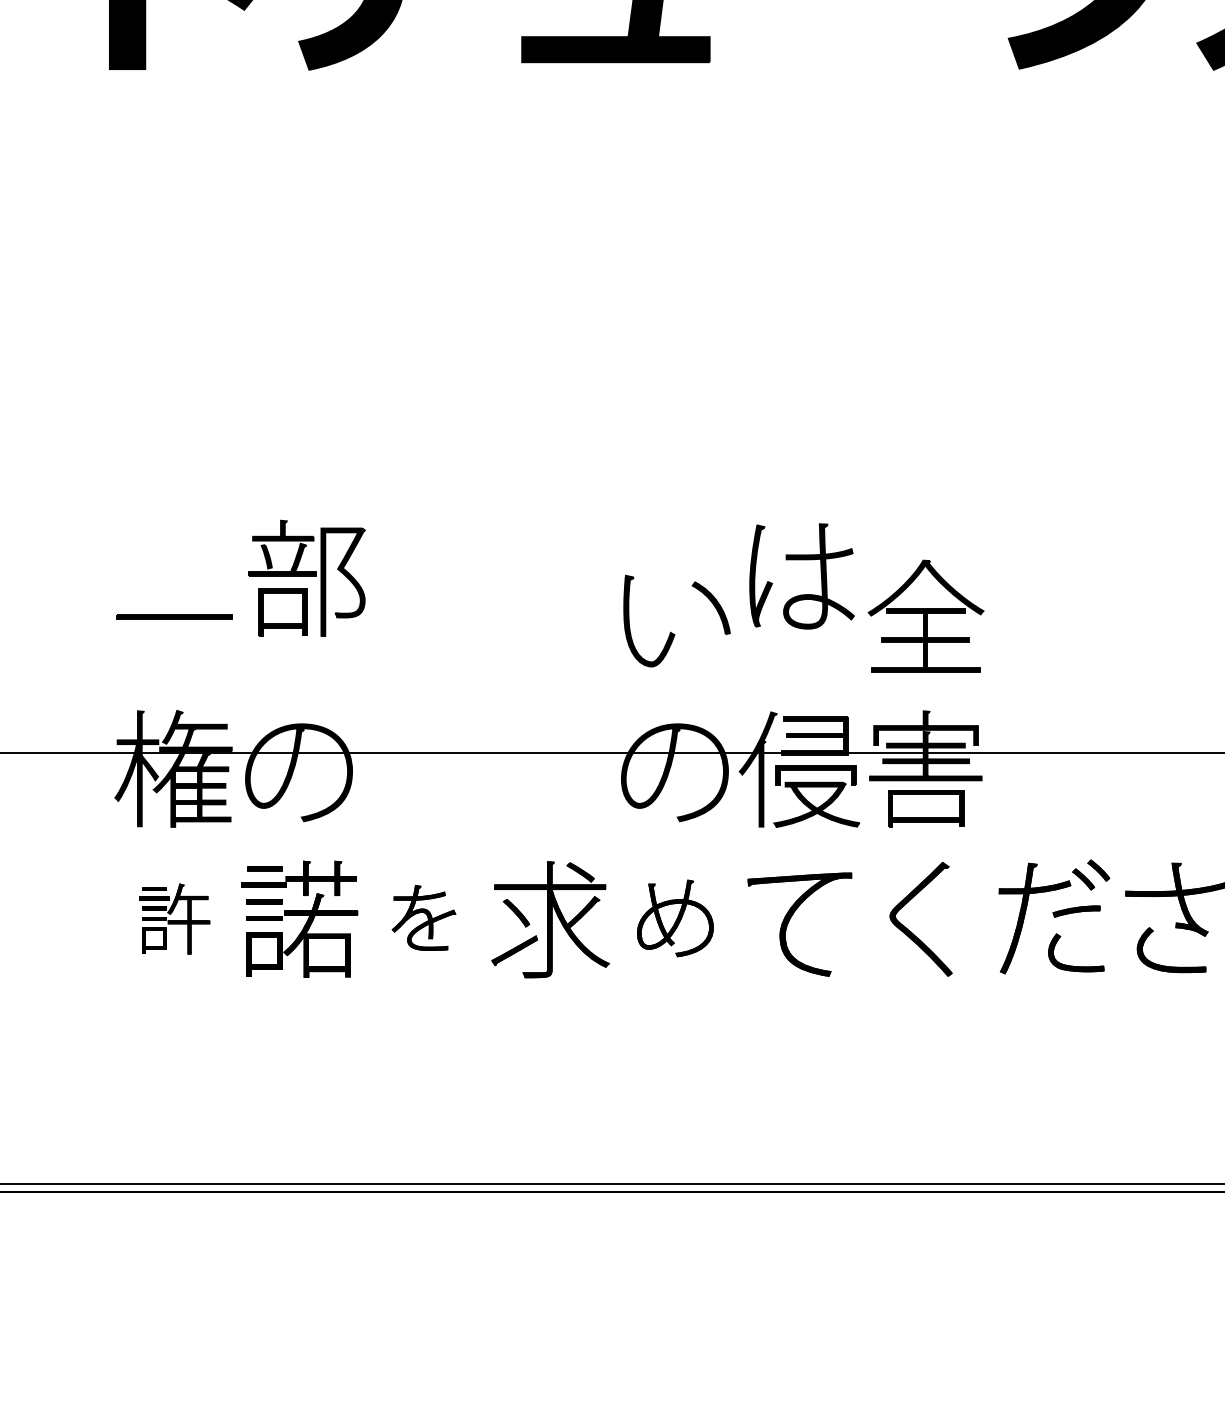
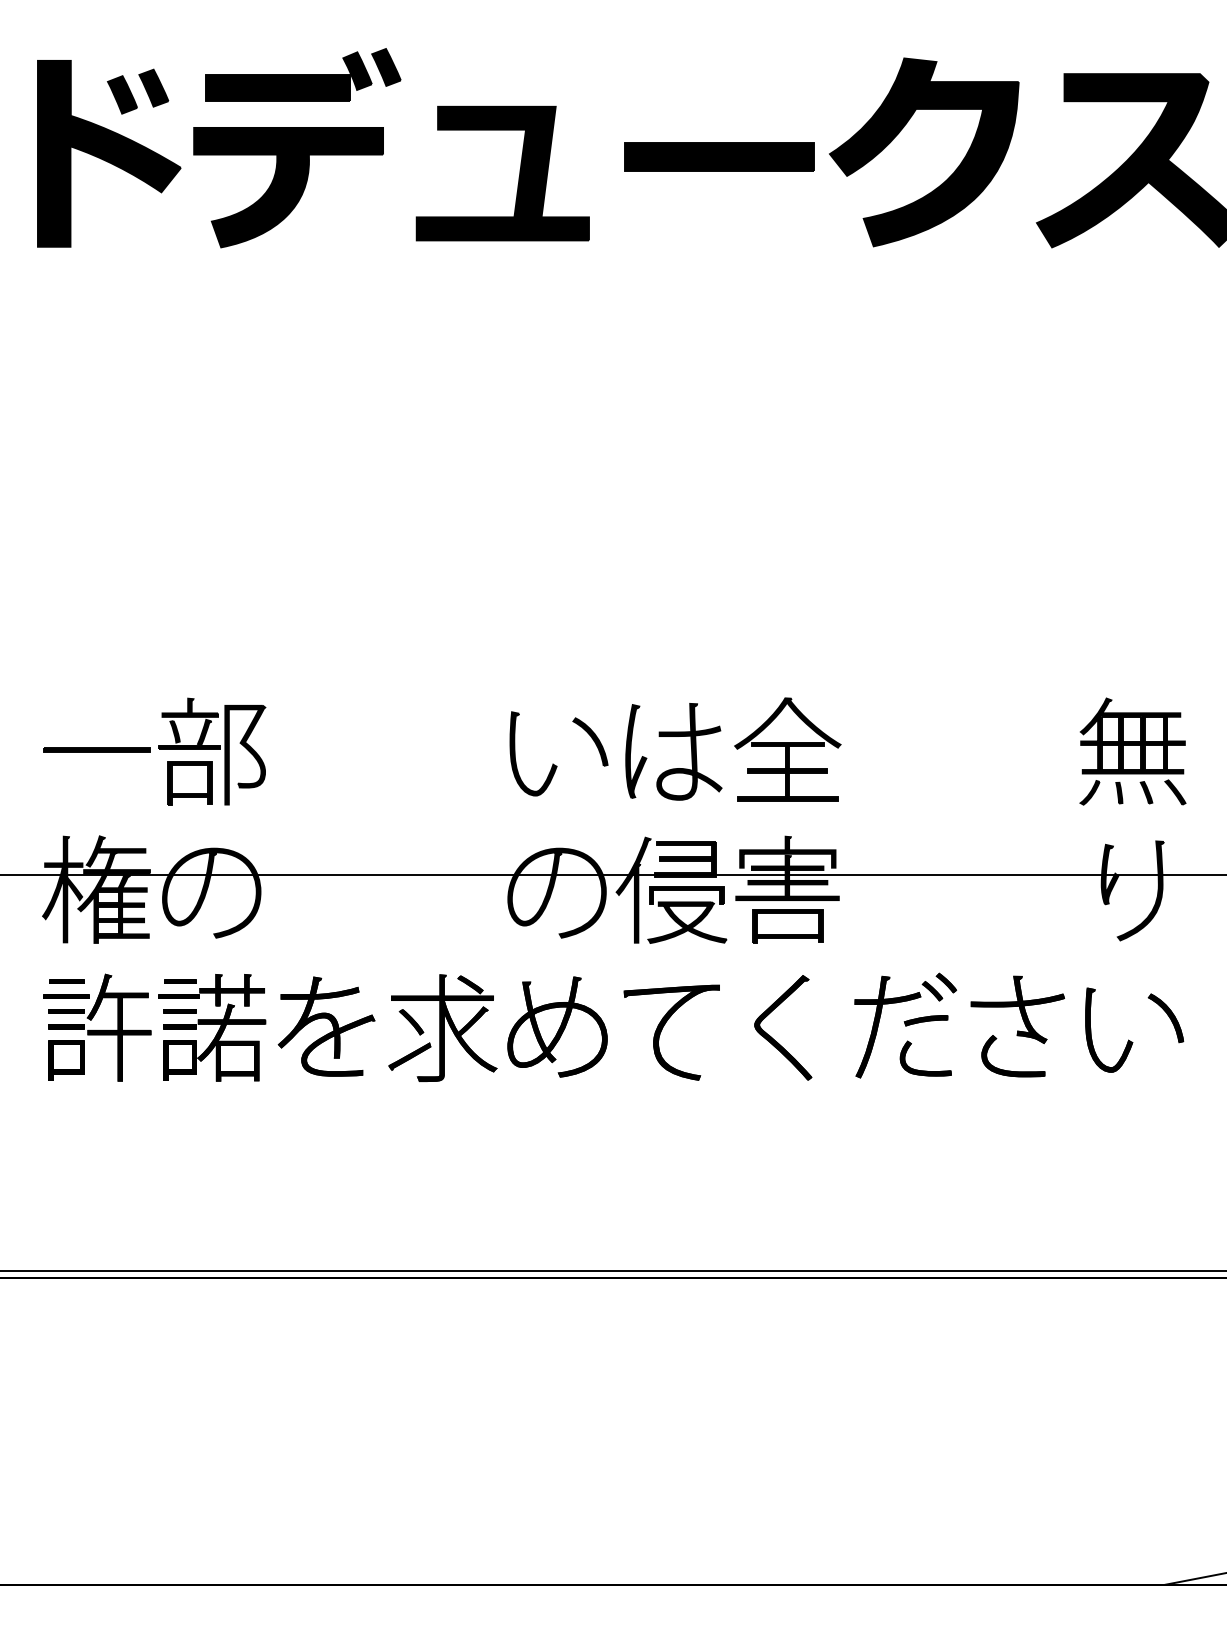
part: (801, 559) -> (673, 736), moved
part: (307, 578) -> (212, 751), moved
part: (423, 917) -> (326, 1026), size x1.67
part: (675, 917) -> (557, 1026), size x1.43
part: (174, 918) -> (97, 1027), size x1.67

